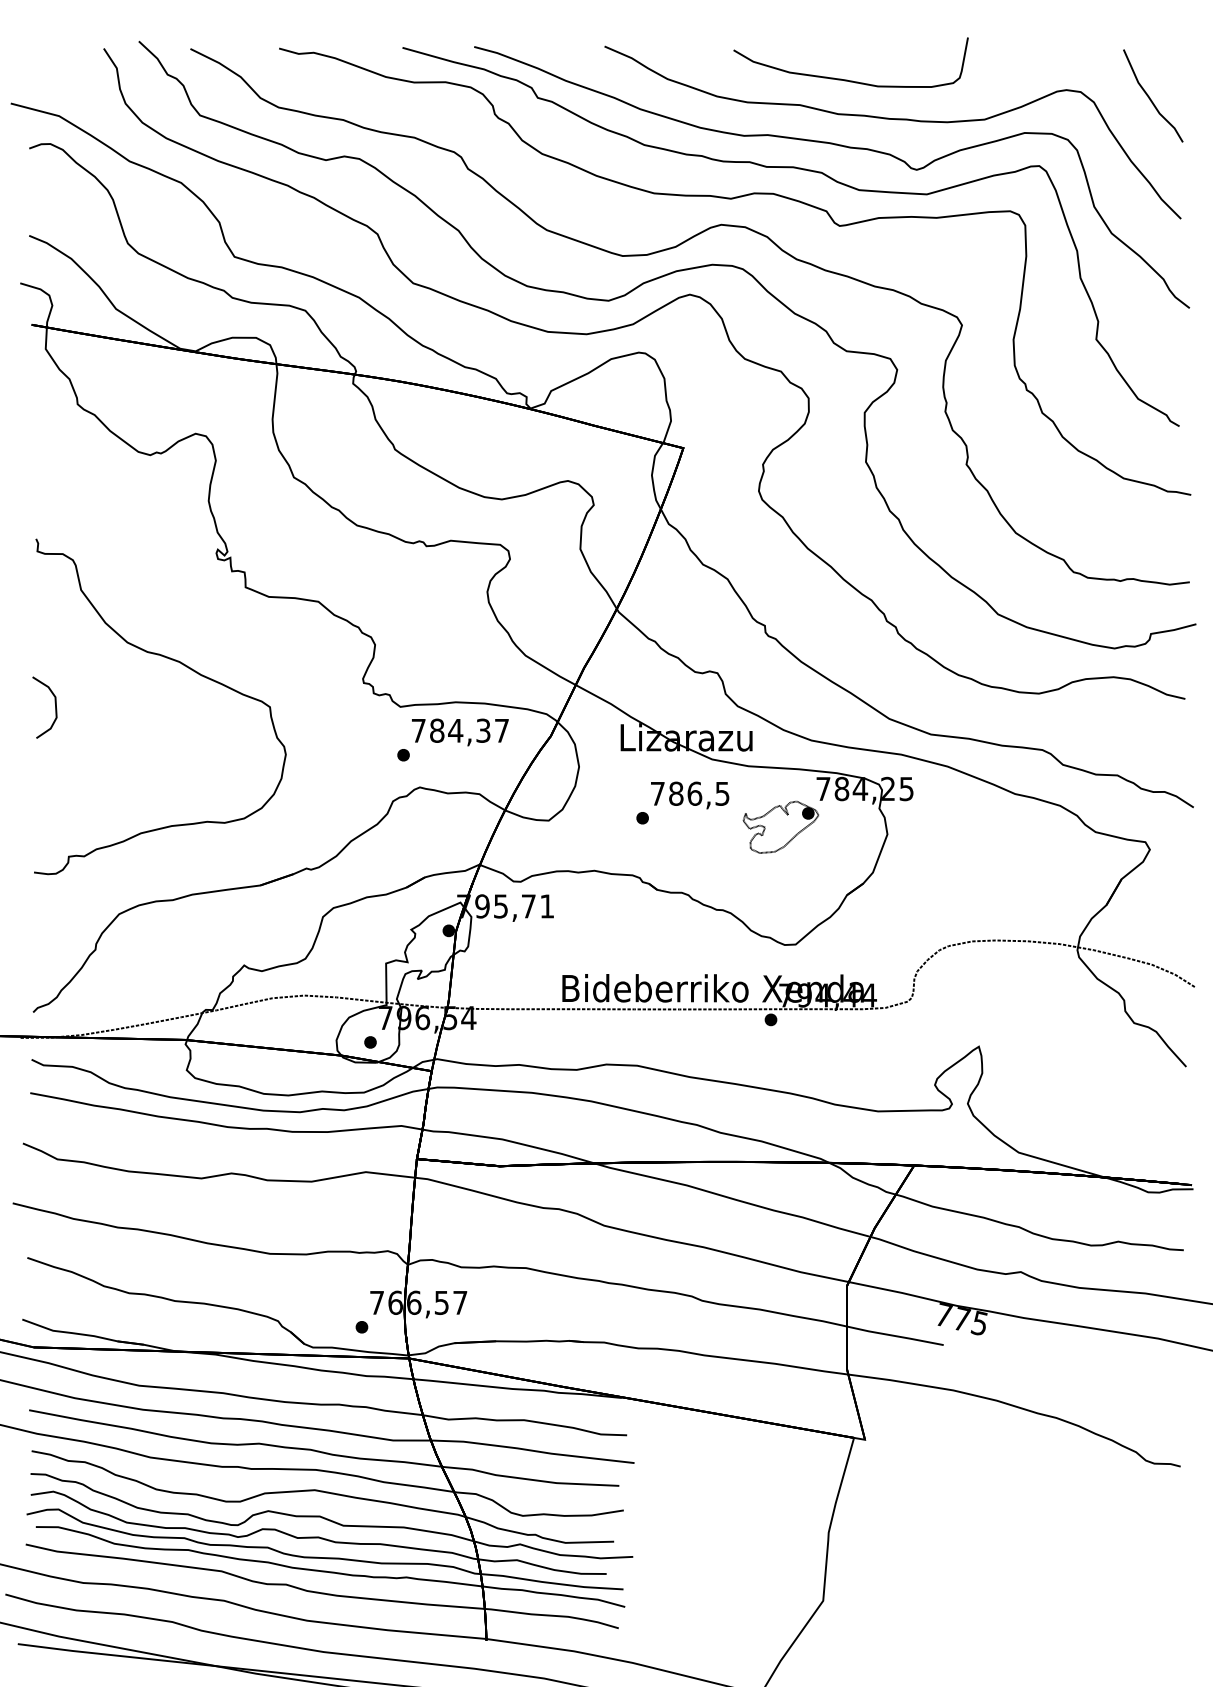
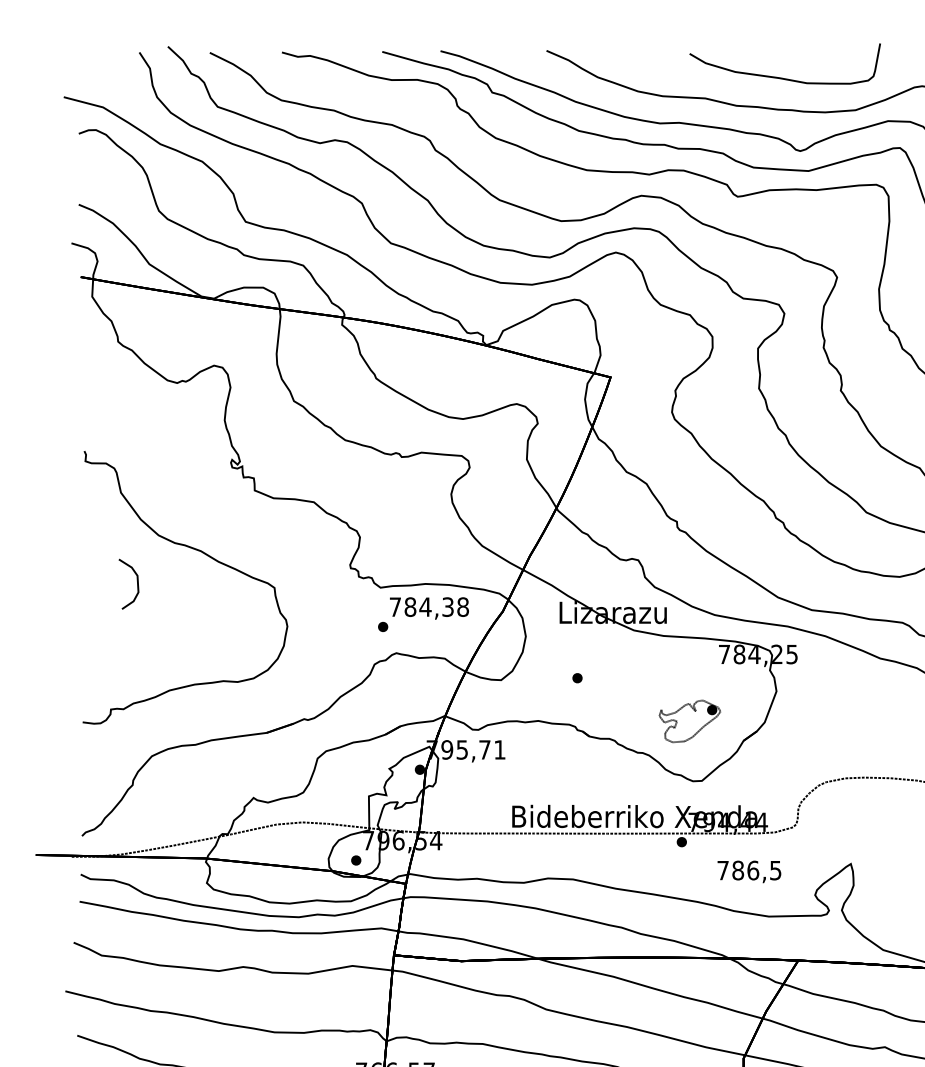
curve: (847, 79) -> (782, 77), moved
curve: (55, 707) -> (137, 584), moved
text: (501, 730) -> (462, 606), 784,37 -> 784,38
text: (690, 795) -> (749, 871), moved
part: (780, 826) -> (689, 720), moved

